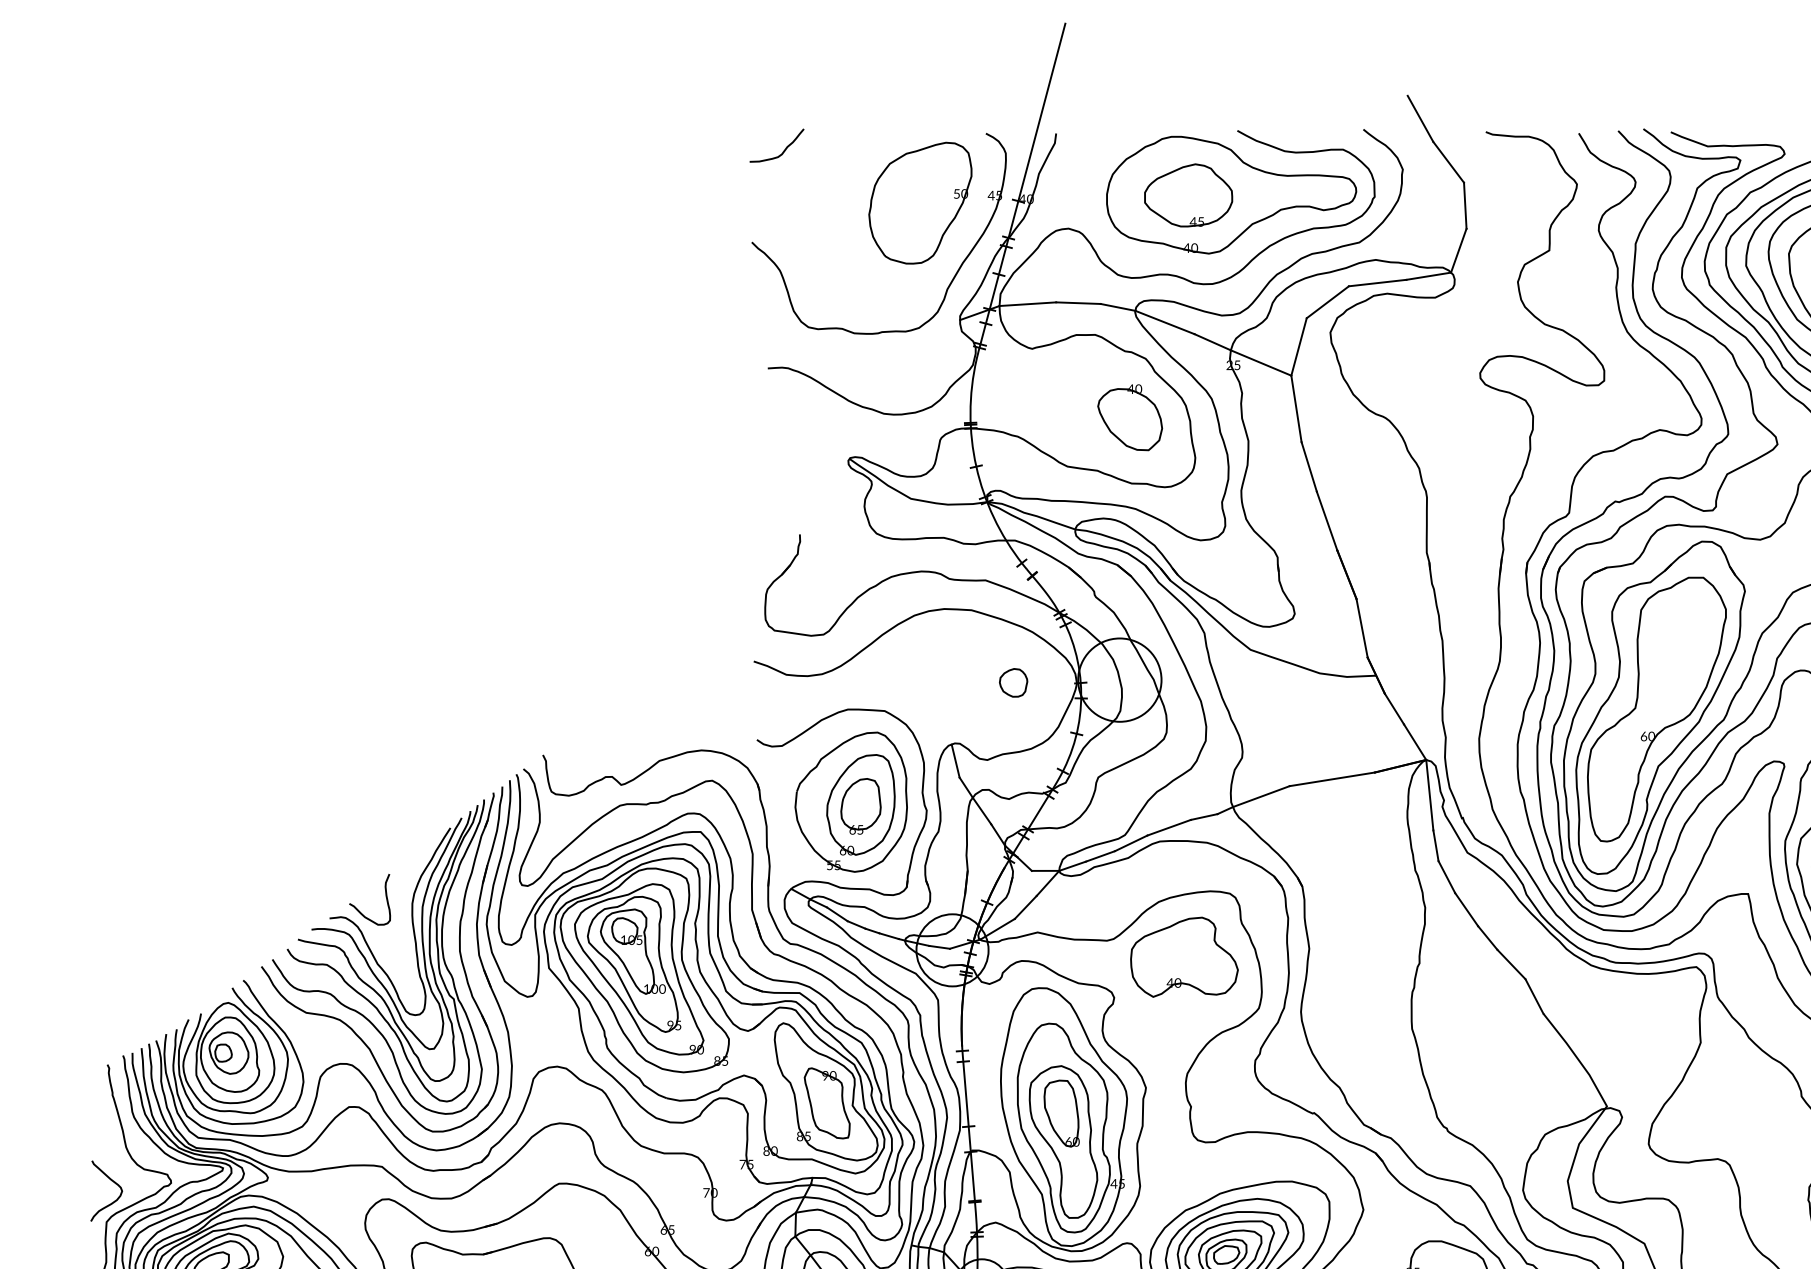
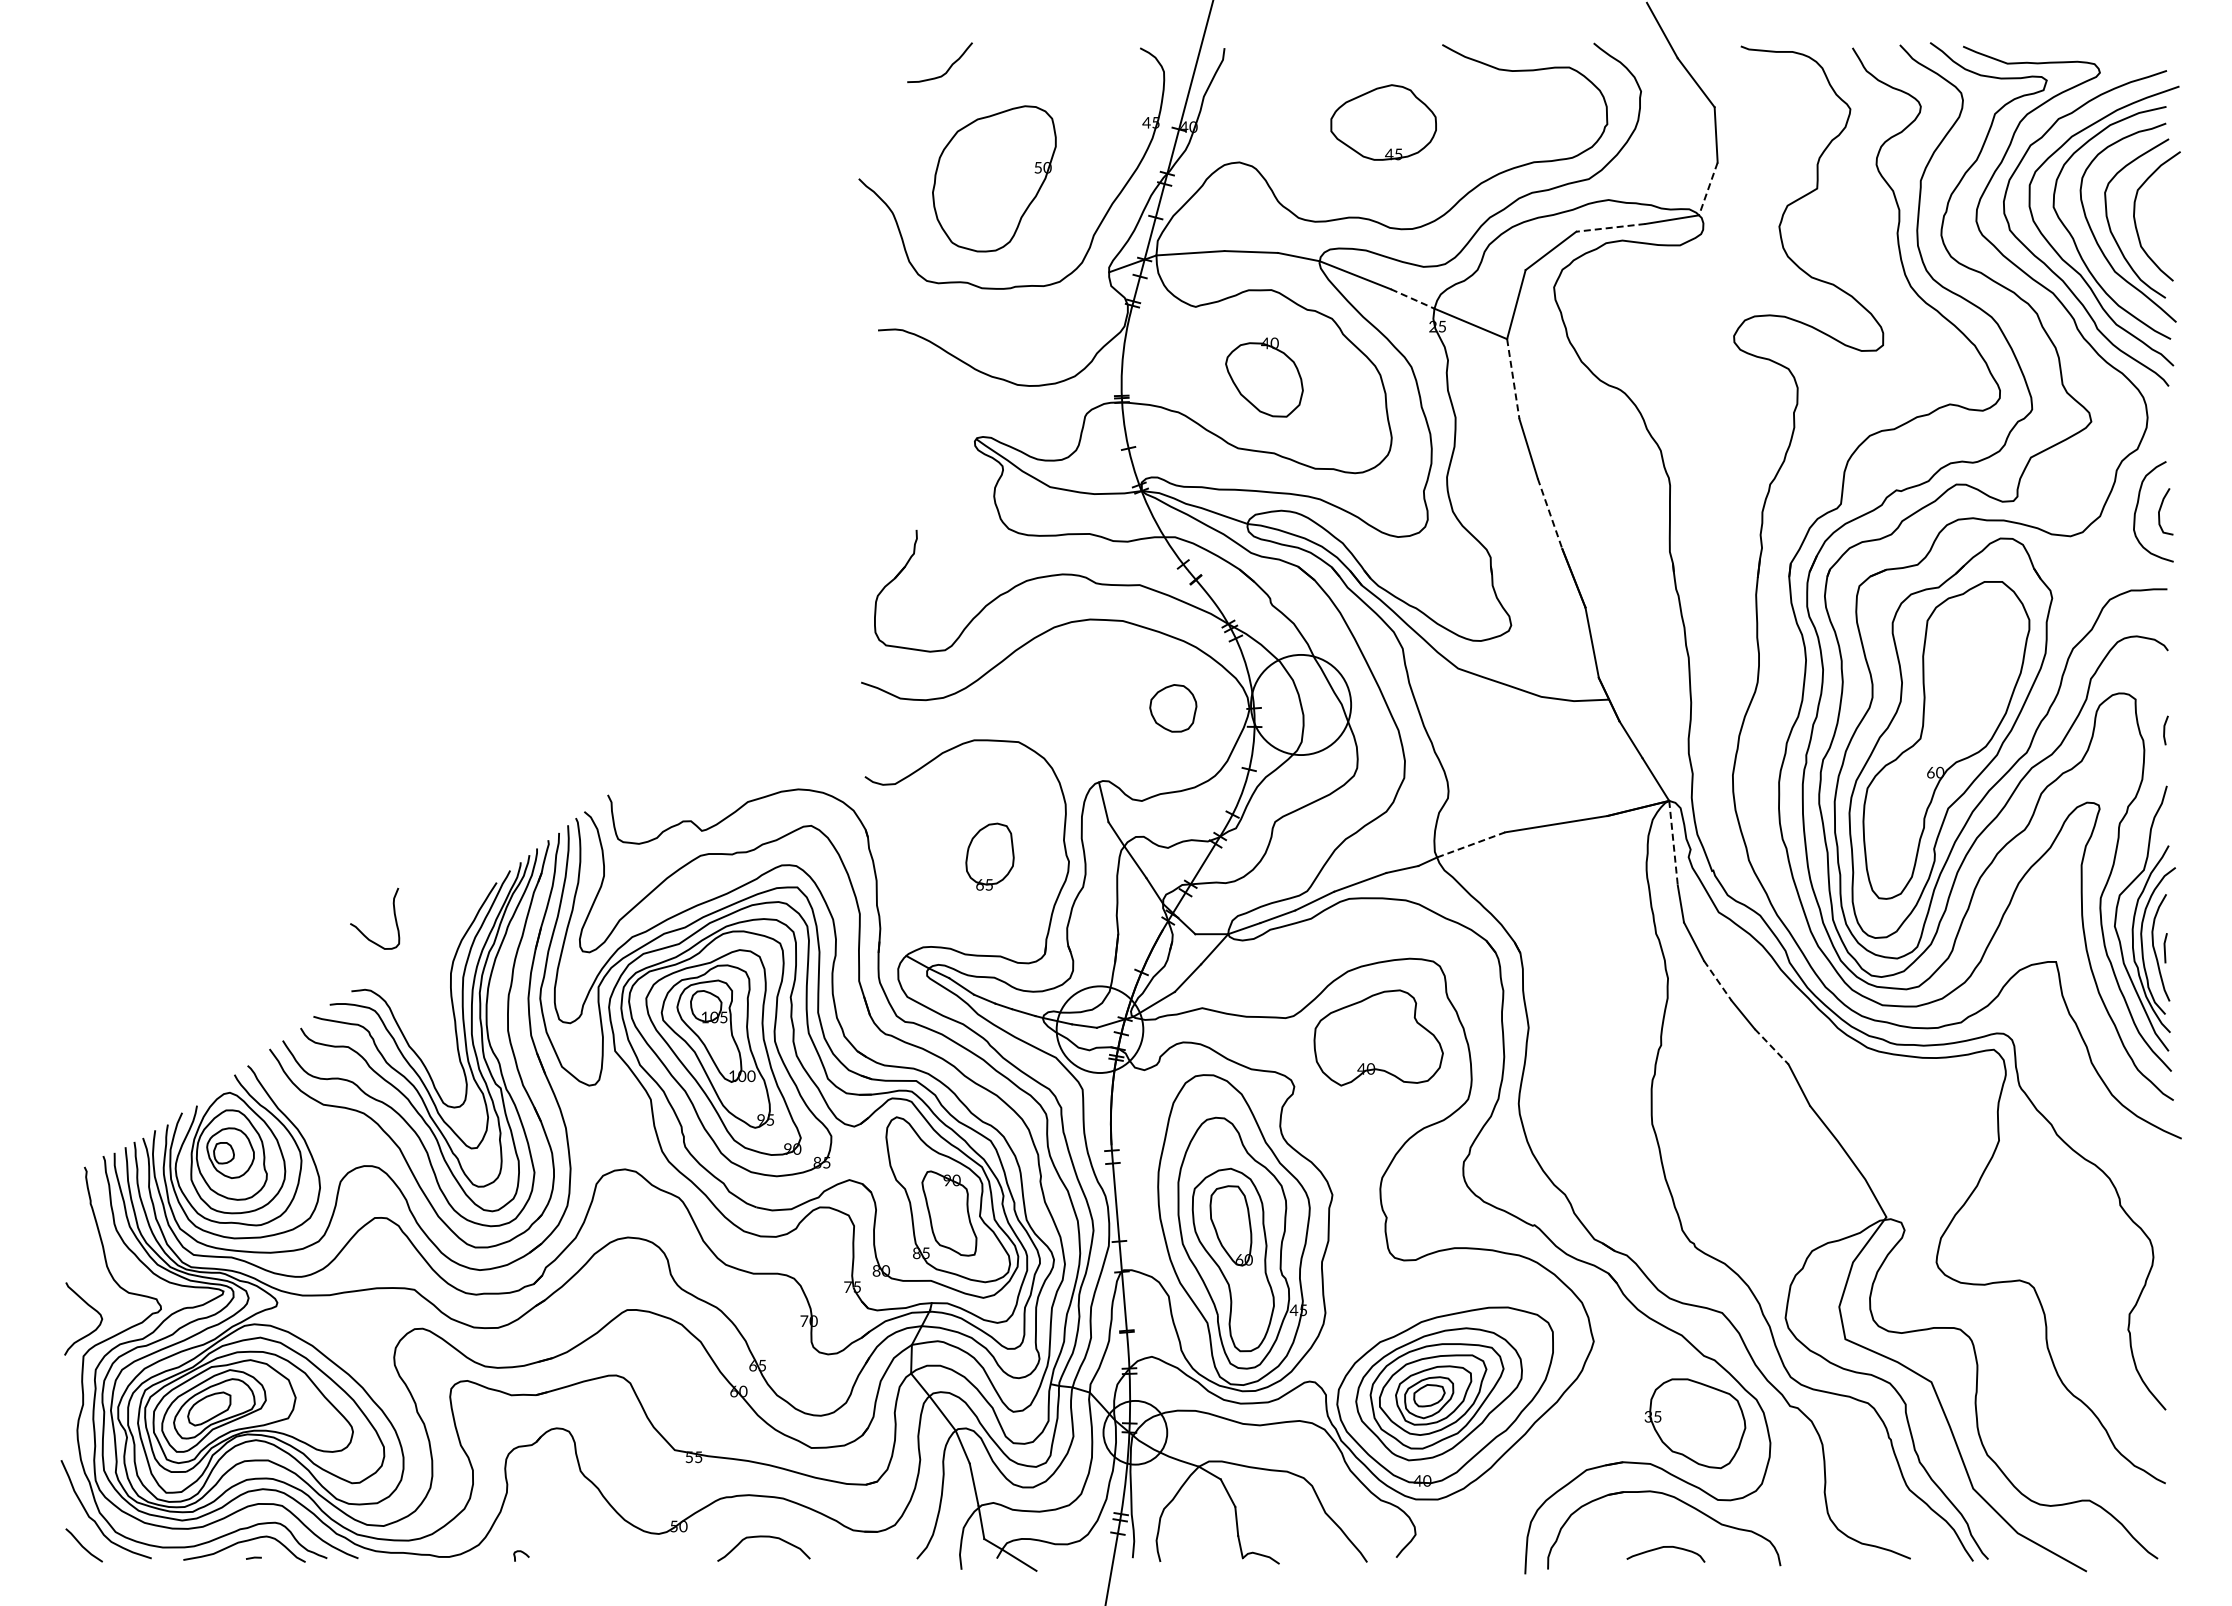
curve: (783, 151) -> (947, 69), moved
part: (1230, 195) -> (1434, 122), removed
part: (920, 202) -> (994, 178), moved
line: (1458, 250) -> (1708, 188), solid -> dashed
line: (1377, 282) -> (1610, 227), solid -> dashed
line: (1212, 341) -> (1412, 298), solid -> dashed
line: (1296, 409) -> (1513, 379), solid -> dashed
part: (1130, 417) -> (1264, 377), moved
line: (1327, 521) -> (1550, 514), solid -> dashed
part: (1013, 682) -> (1173, 707), size x1.4
line: (1429, 795) -> (1673, 843), solid -> dashed
line: (1261, 796) -> (1471, 844), solid -> dashed
part: (851, 802) -> (978, 851), removed
curve: (385, 895) -> (393, 913), moved
line: (1467, 910) -> (1718, 981), solid -> dashed
line: (1511, 965) -> (1771, 1047), solid -> dashed

